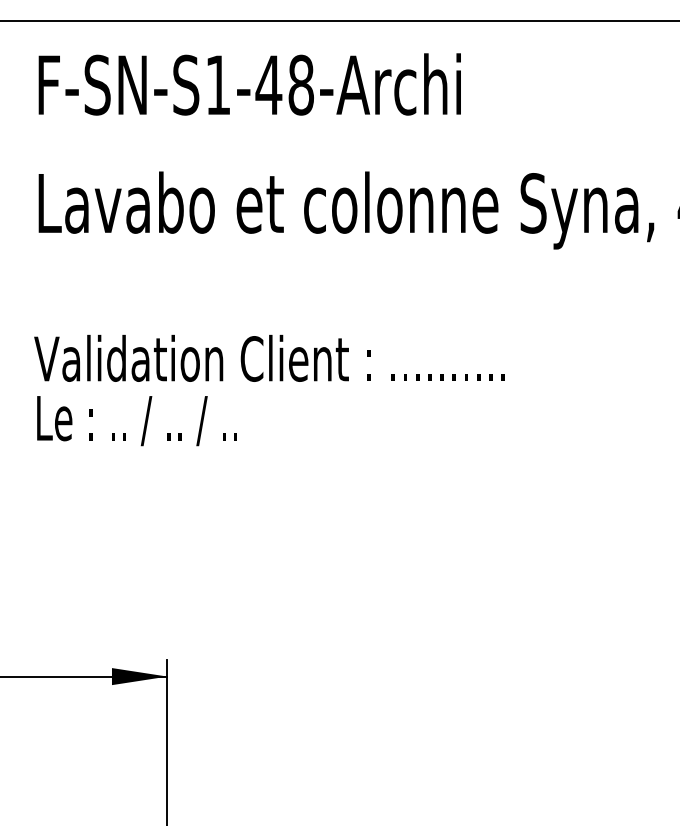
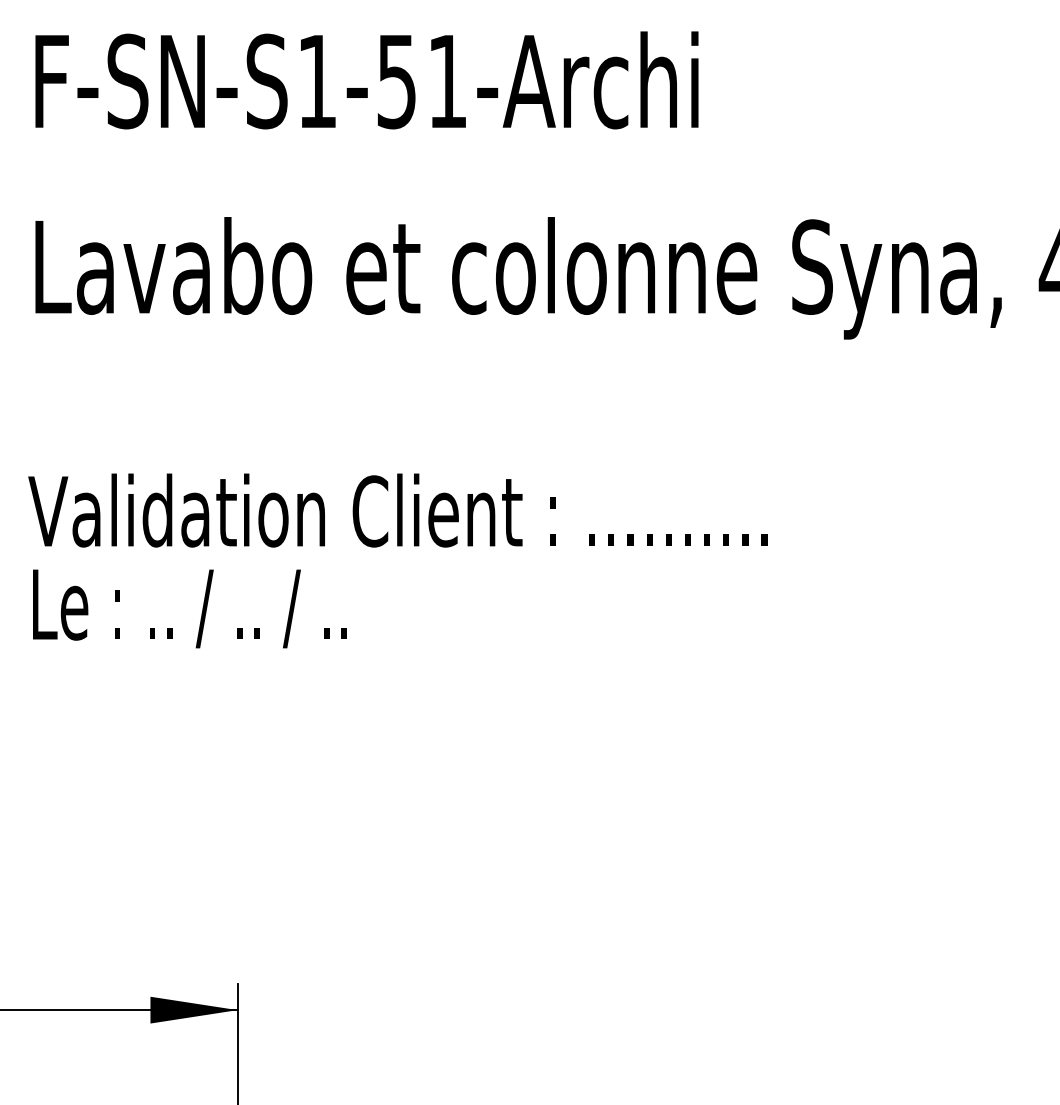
text: (284, 84) -> (421, 80), F-SN-S1-48-Archi -> F-SN-S1-51-Archi

